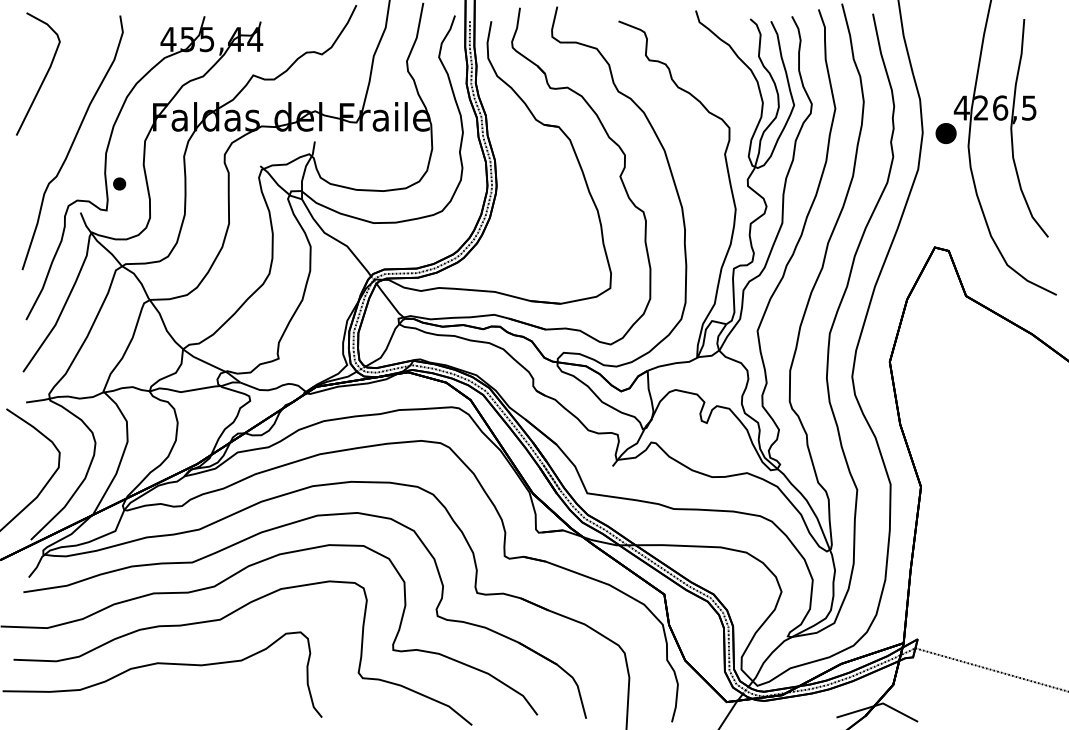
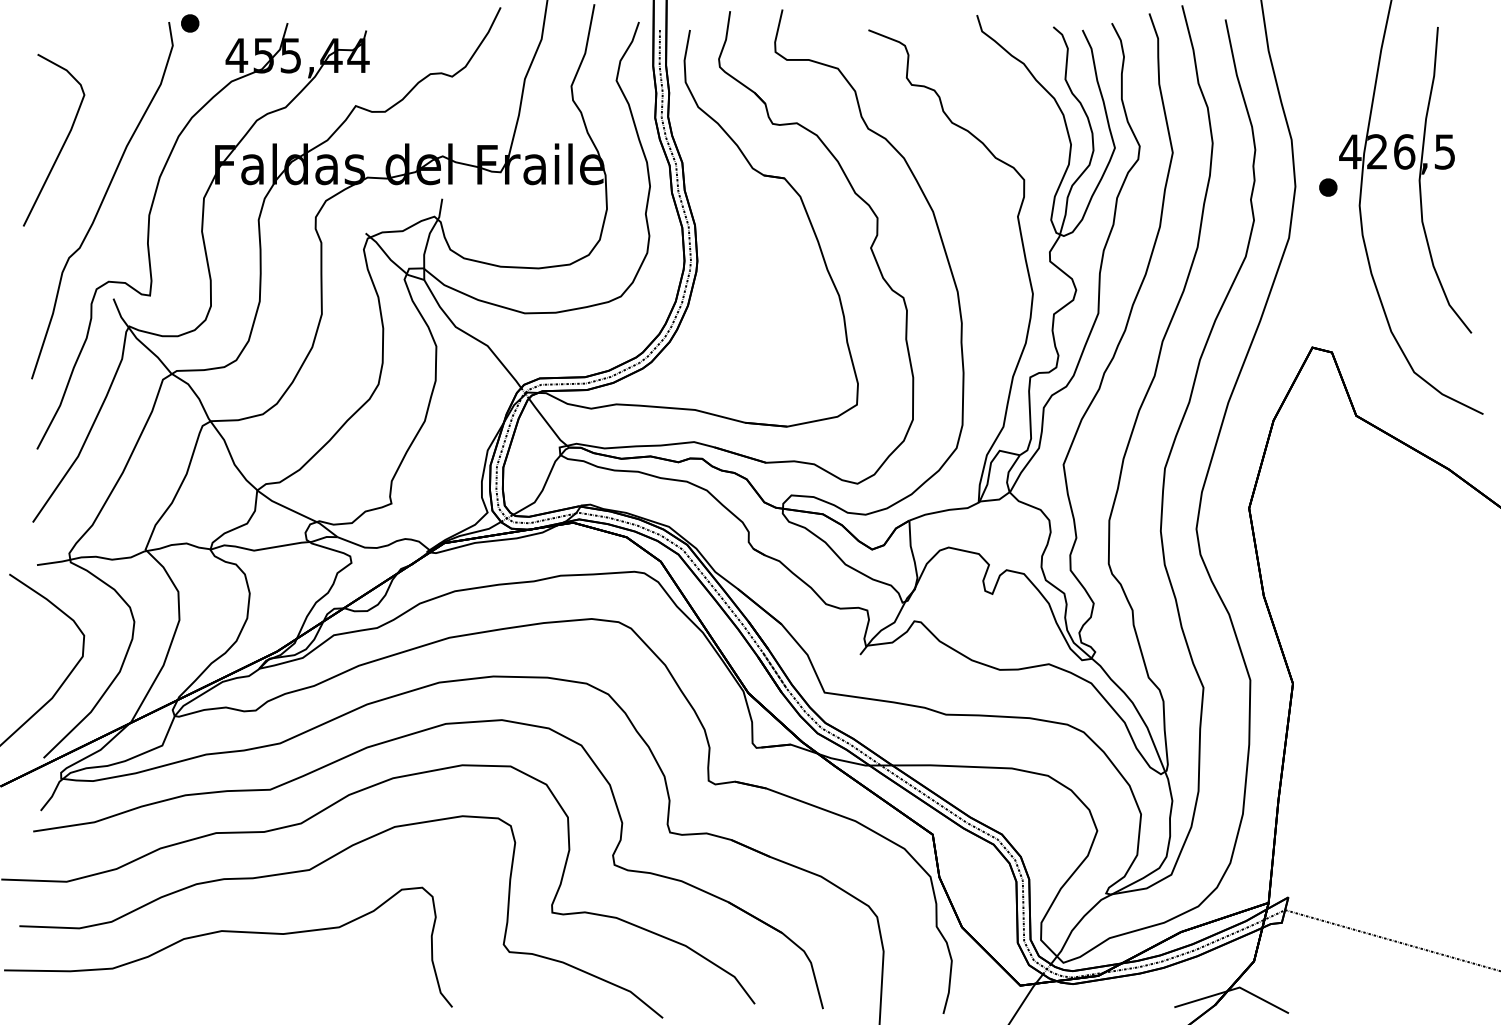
curve: (44, 77) -> (62, 144), moved
part: (946, 133) -> (1328, 187), size x0.62
part: (119, 184) -> (190, 23), moved

